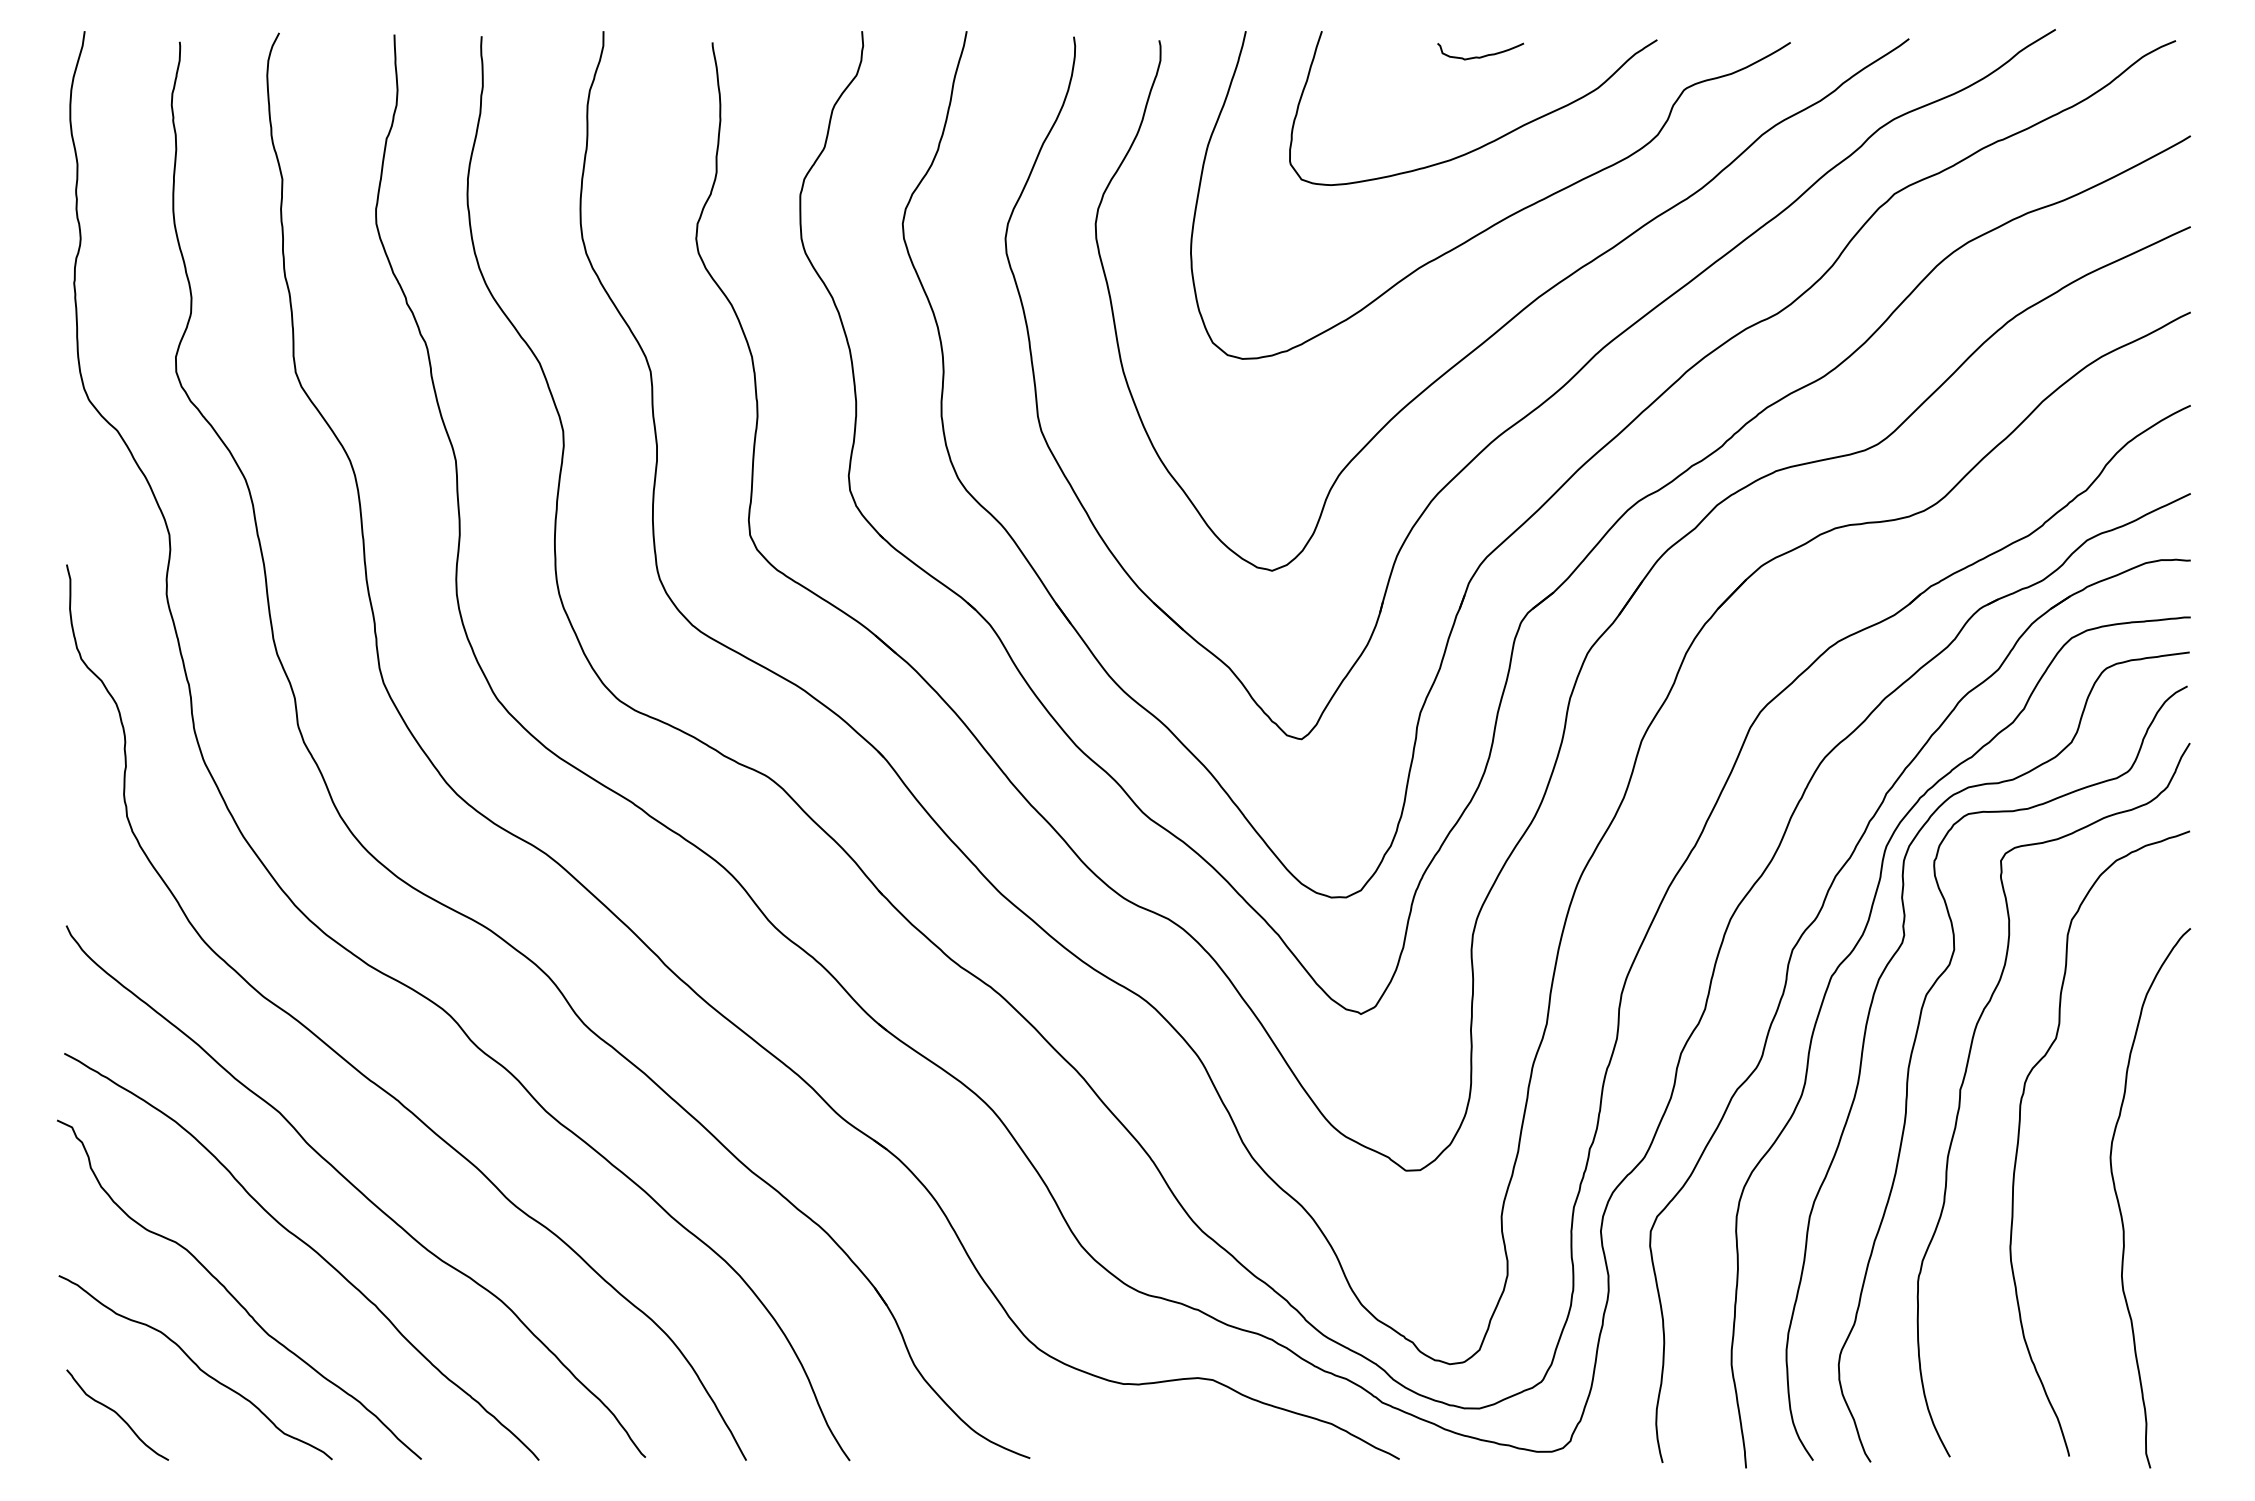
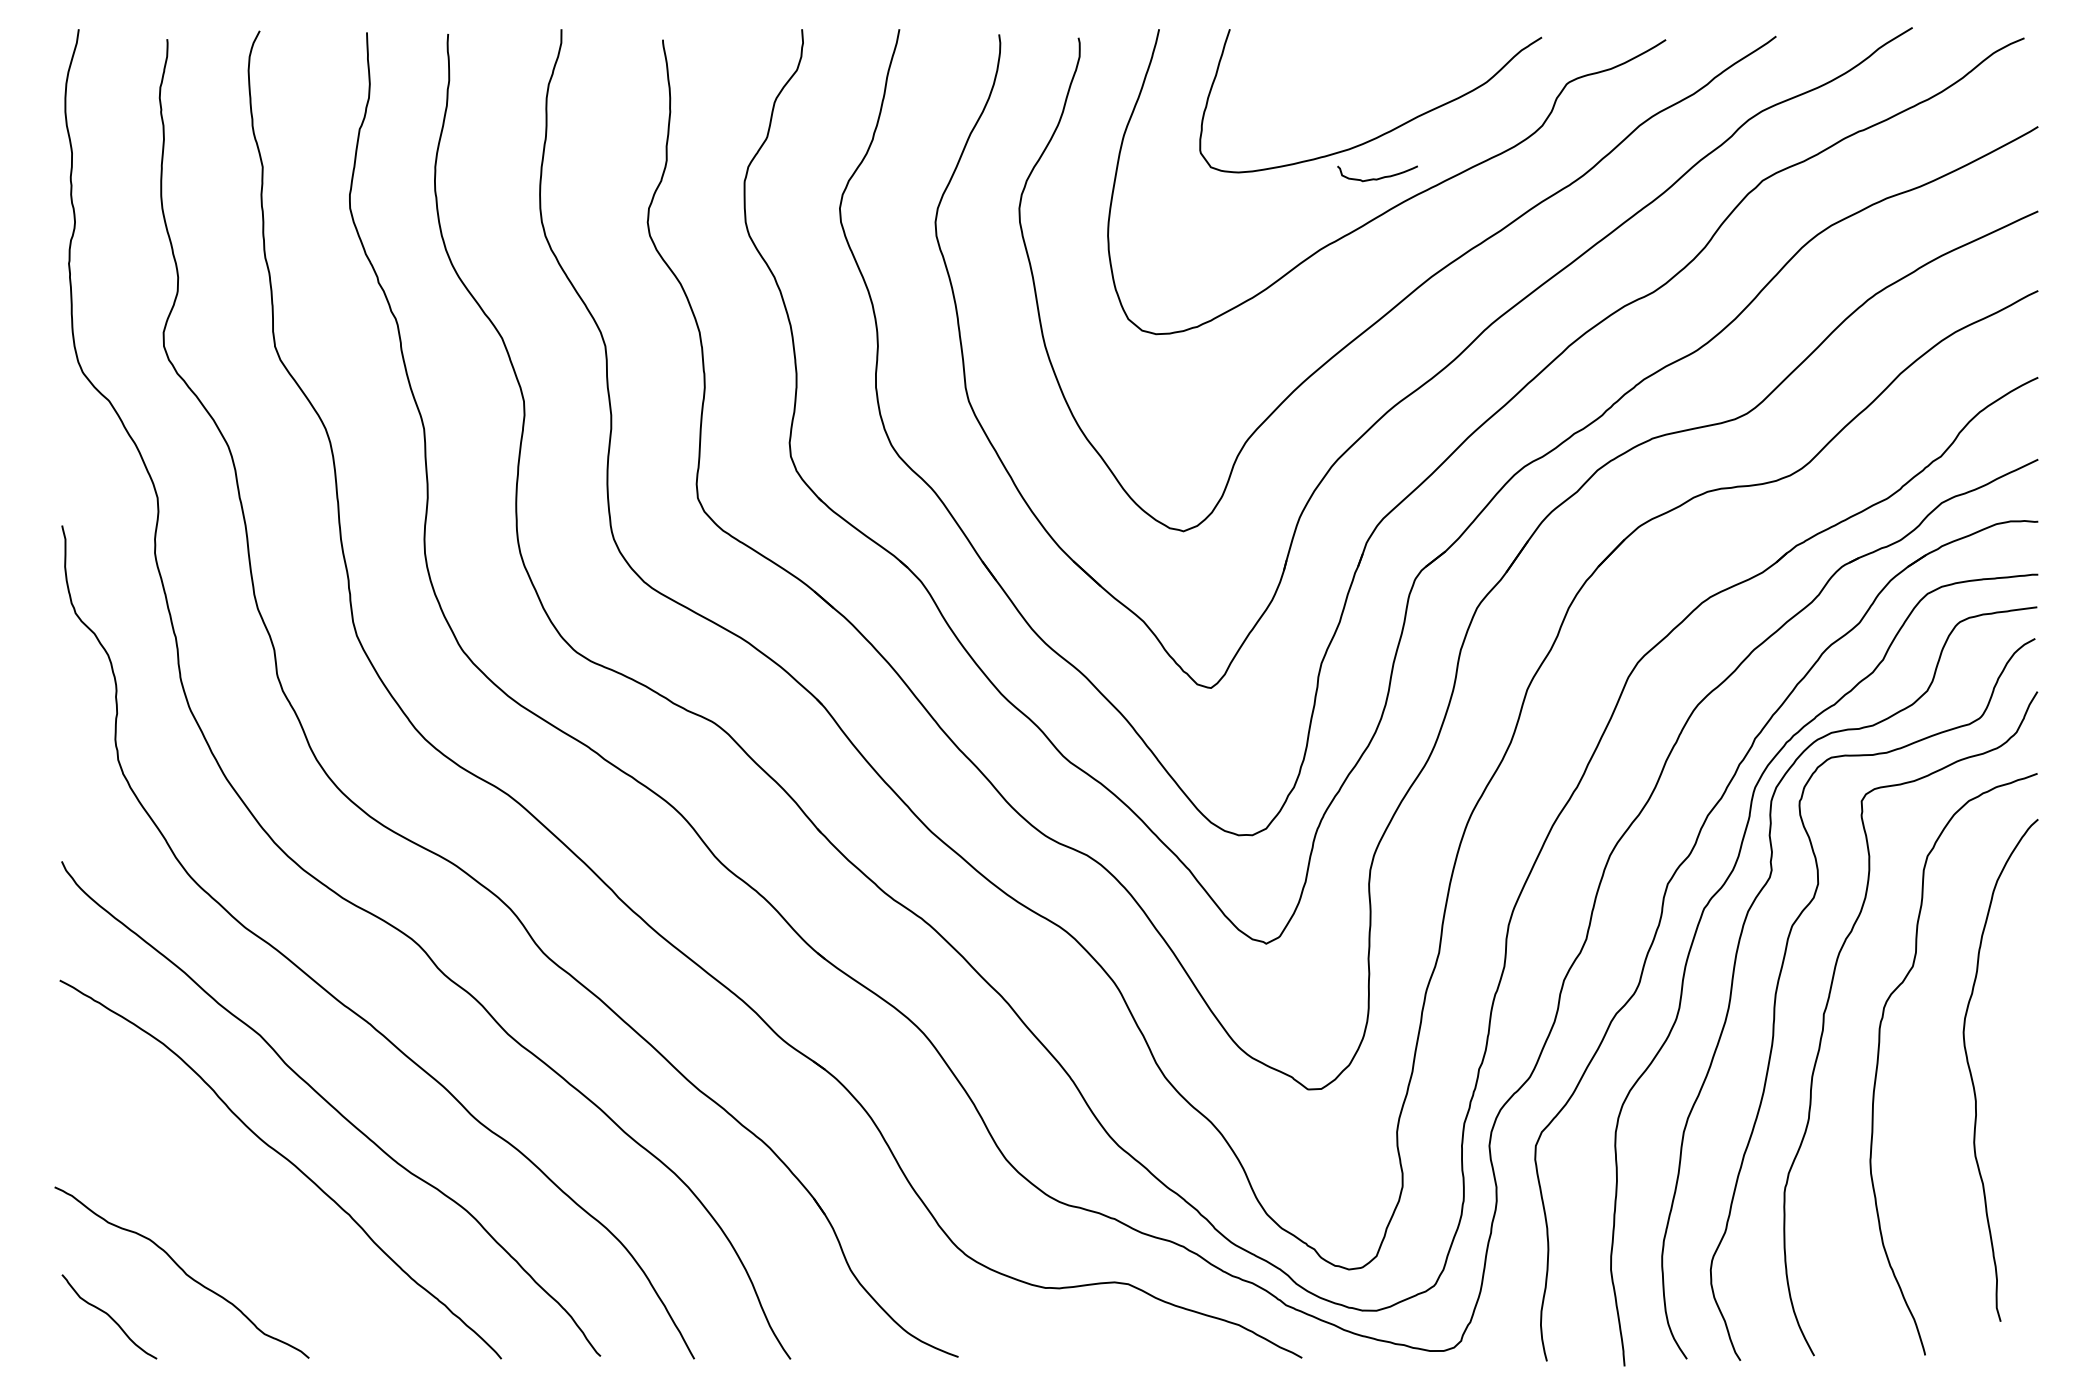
curve: (1483, 55) -> (1380, 177), moved
curve: (2120, 1206) -> (1972, 1078), moved
curve: (233, 1295) -> (217, 1205), removed

